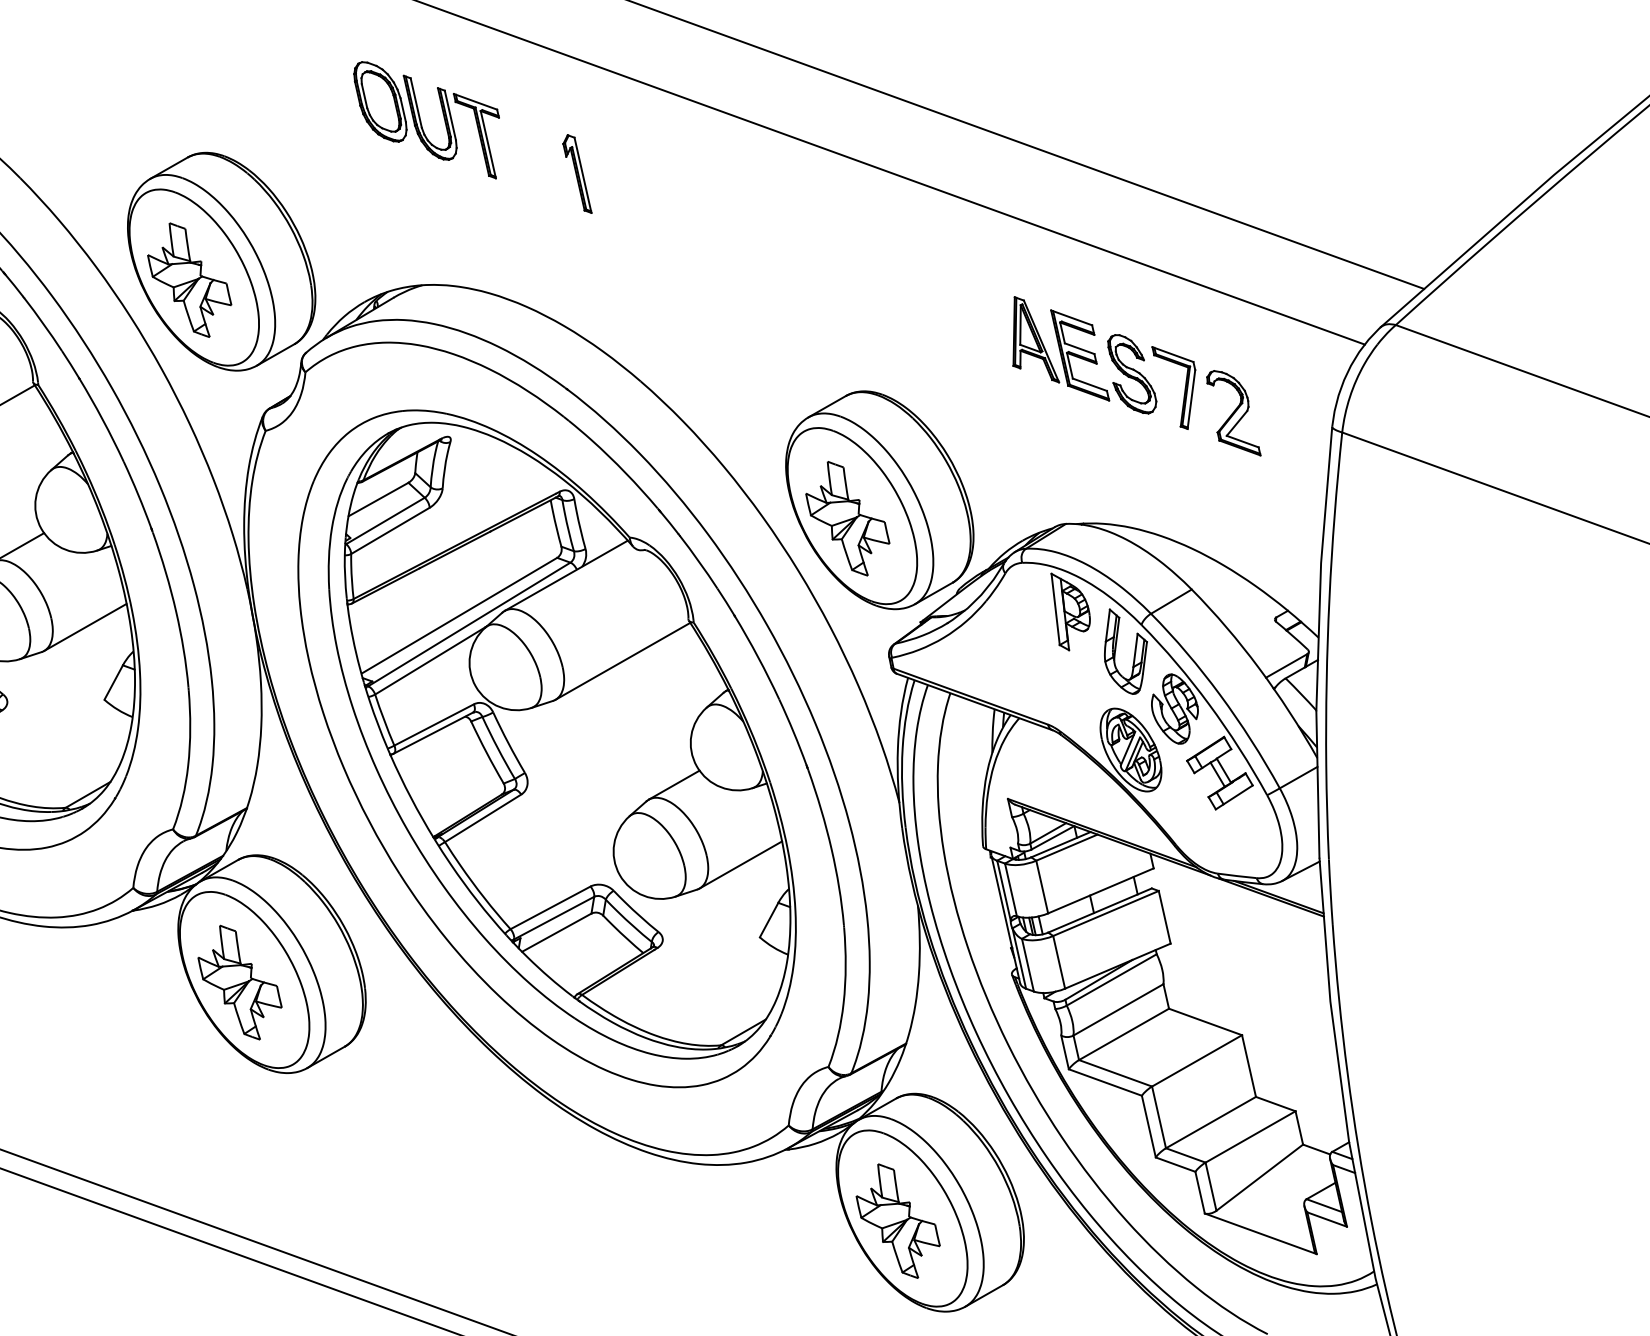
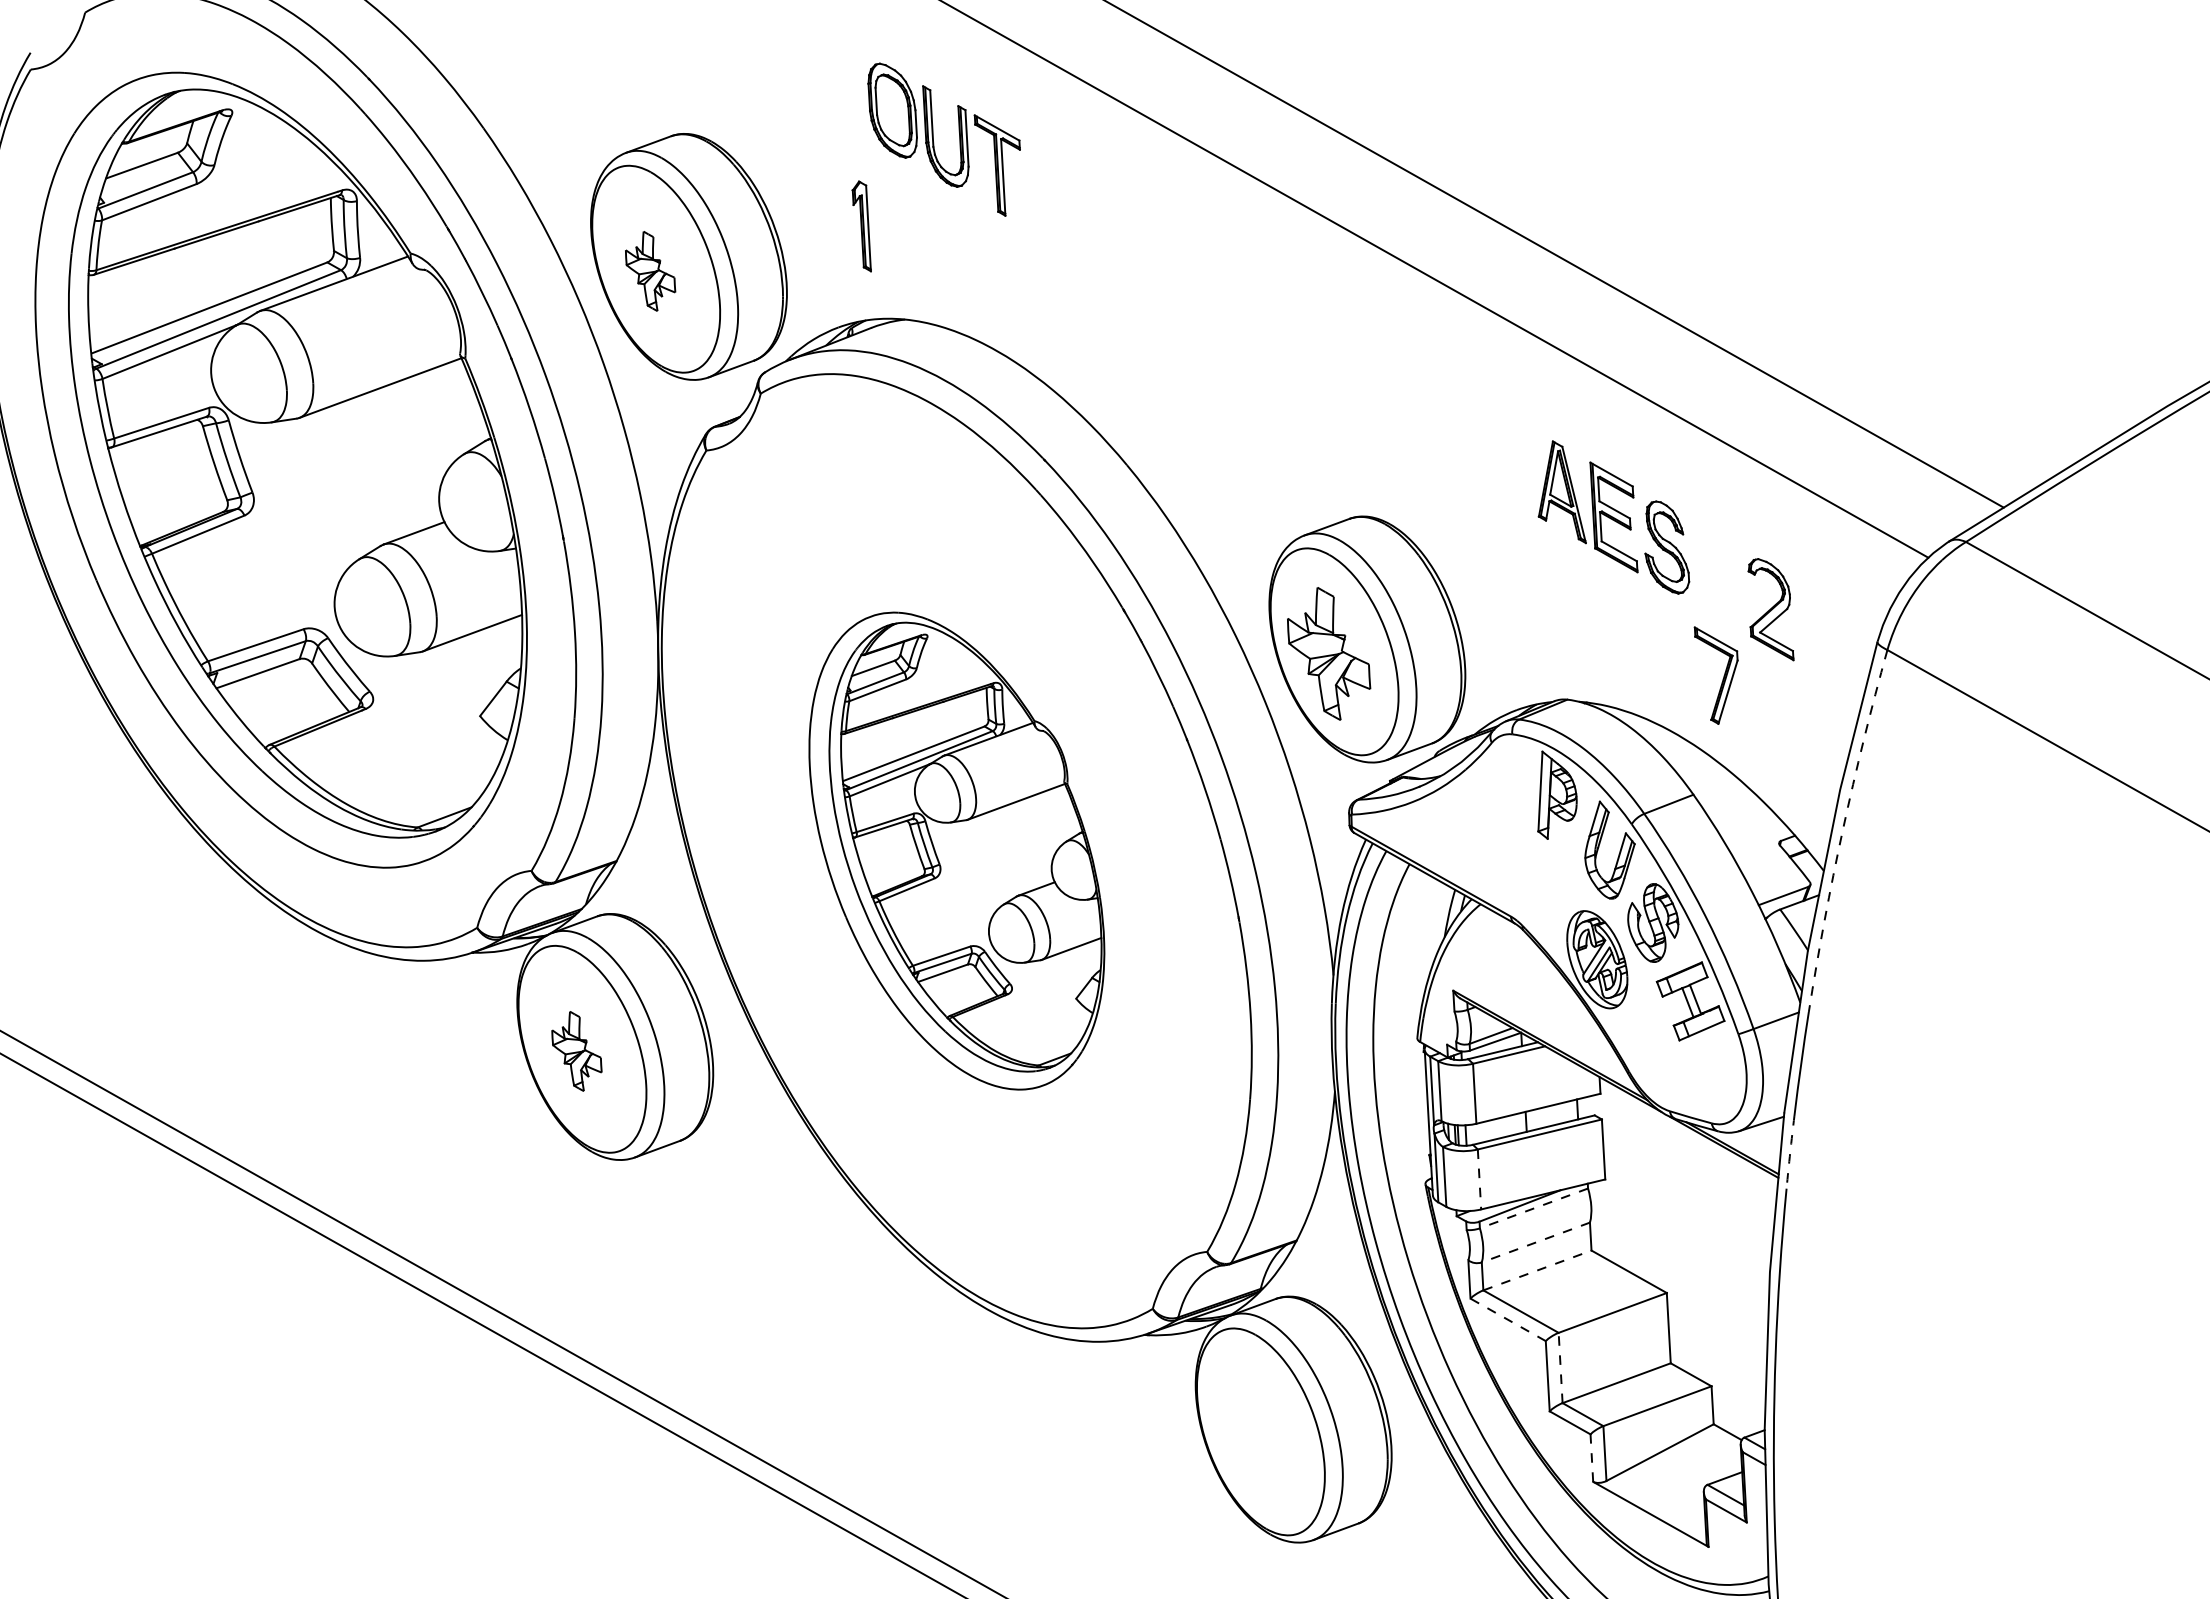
part: (576, 174) -> (861, 226), moved
part: (189, 280) -> (650, 271), size x0.6
part: (1184, 385) -> (1723, 675), moved
arc: (1329, 598) -> (1842, 829), solid -> dashed
part: (546, 748) -> (956, 850), size x0.6
arc: (1330, 892) -> (1790, 1152), solid -> dashed
line: (1059, 962) -> (1479, 1179), solid -> dashed
line: (1111, 980) -> (1533, 1208), solid -> dashed
part: (239, 982) -> (576, 1051), size x0.6
line: (1118, 1009) -> (1535, 1242), solid -> dashed
line: (1124, 1034) -> (1537, 1270), solid -> dashed
line: (1104, 1082) -> (1507, 1319), solid -> dashed
line: (1158, 1117) -> (1560, 1367), solid -> dashed
line: (1199, 1193) -> (1591, 1458), solid -> dashed
part: (898, 1220) -> (1255, 1433), removed

